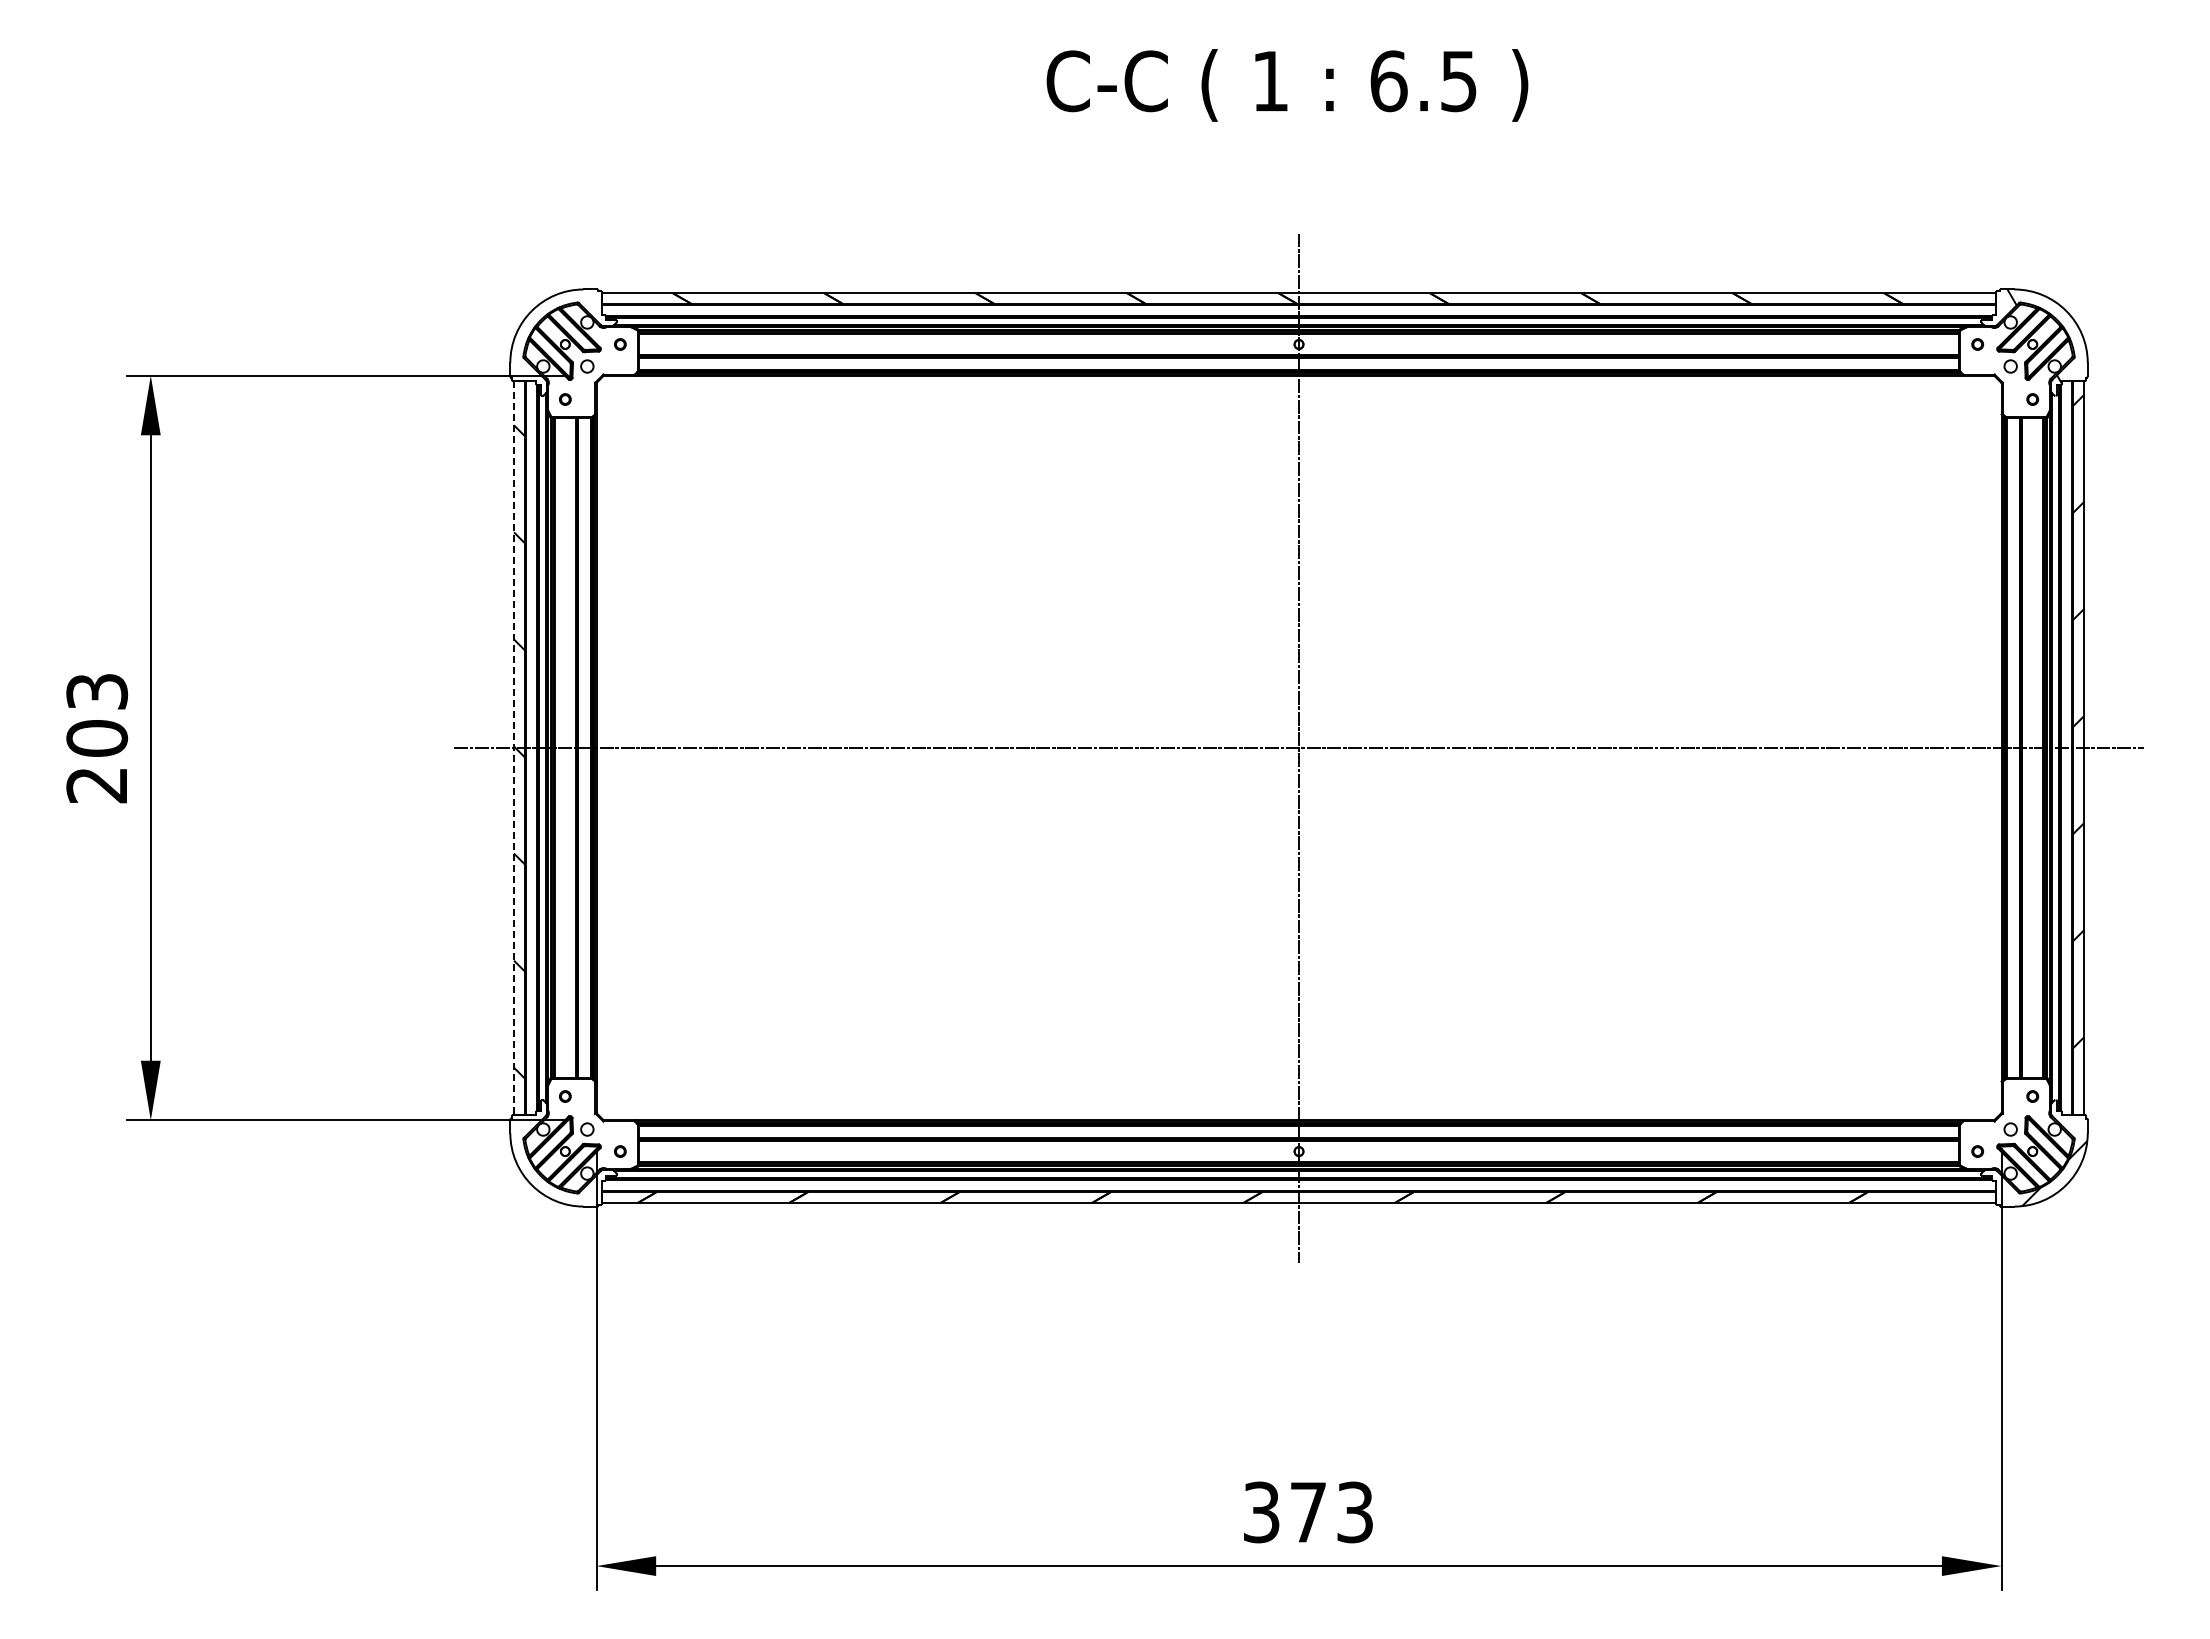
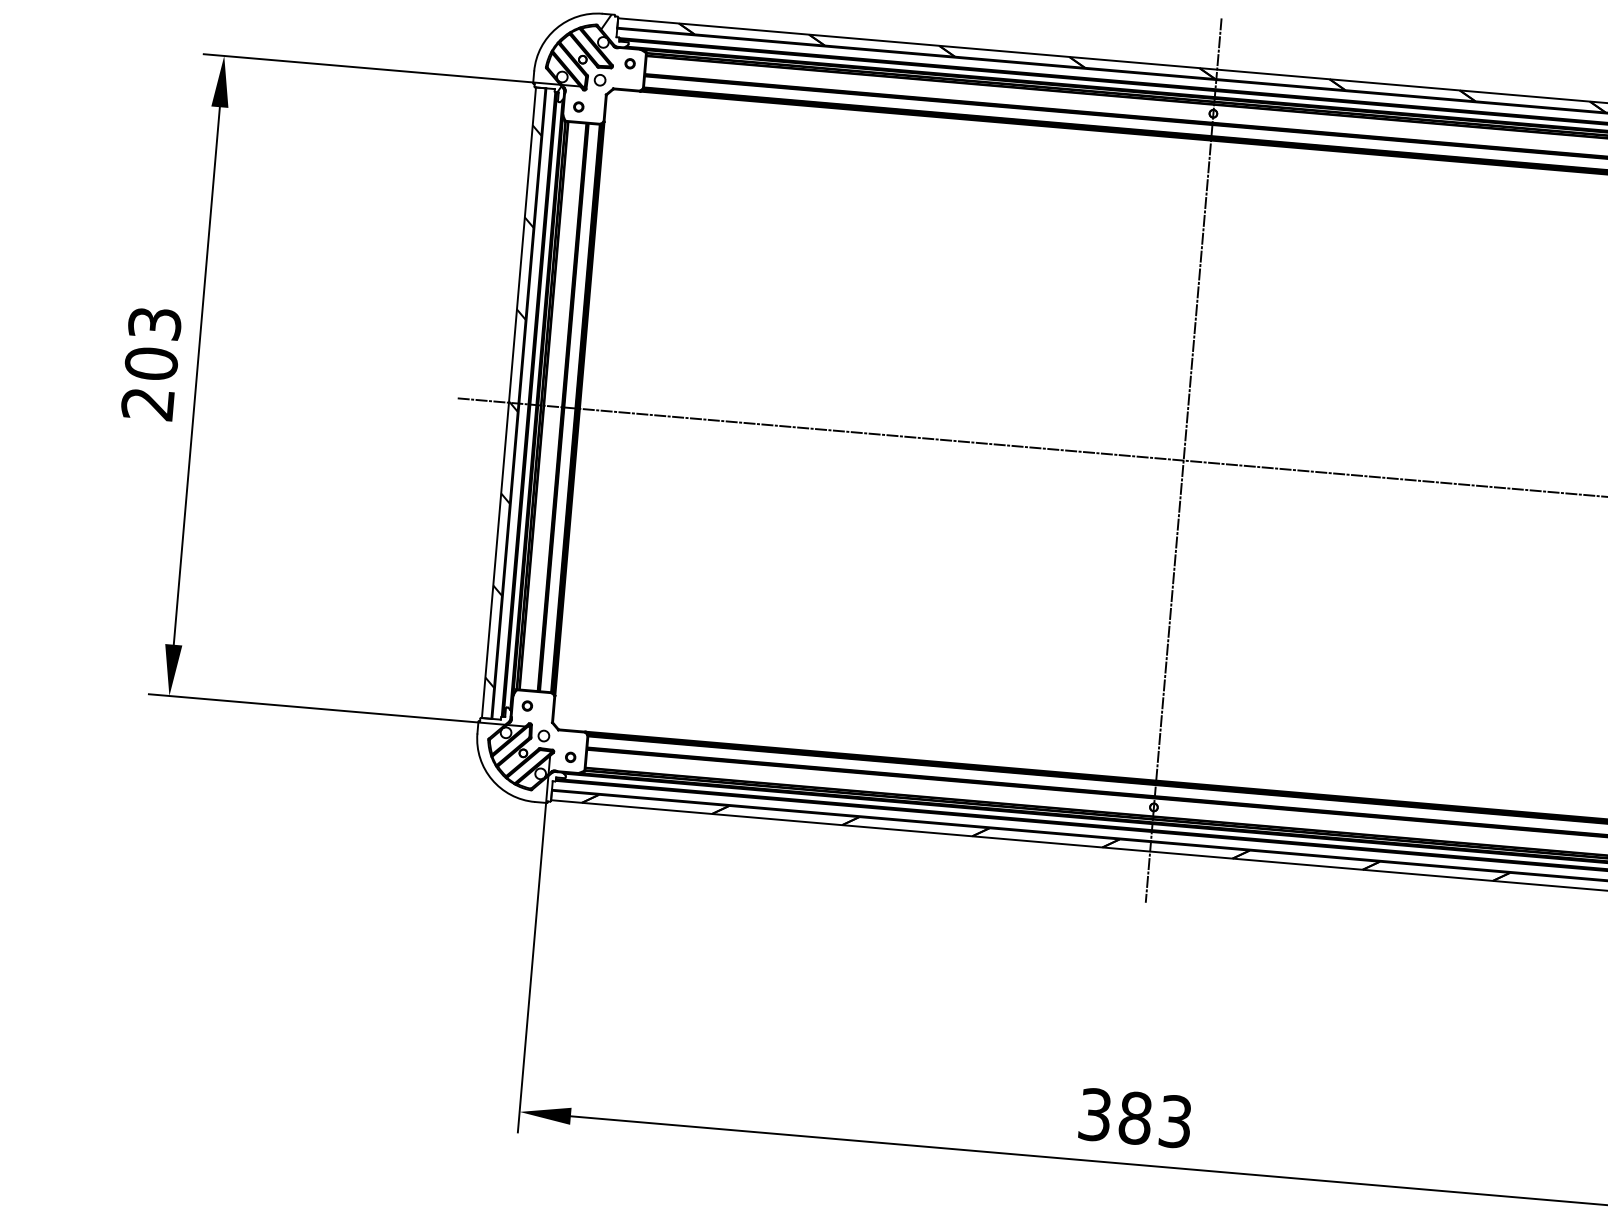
hatch: (566, 336) -> (584, 52), added
line: (513, 748) -> (508, 403), dashed -> solid
text: (1308, 1512) -> (1135, 1118), 373 -> 383

